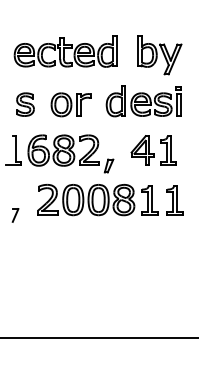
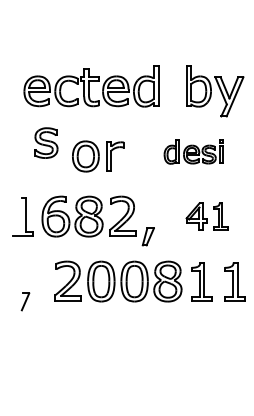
part: (143, 101) -> (193, 152), size x0.6
part: (25, 104) -> (46, 142), moved
part: (153, 150) -> (206, 216), size x0.7

